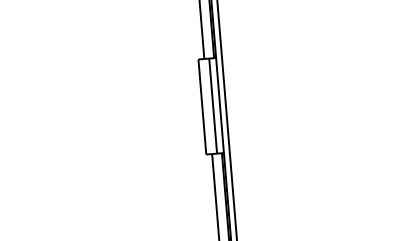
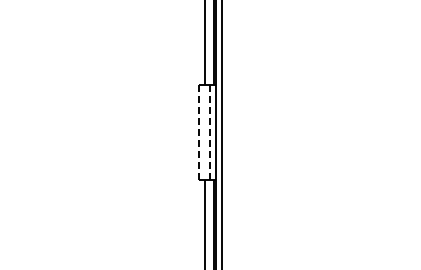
line: (202, 106) -> (198, 132), solid -> dashed
line: (213, 106) -> (209, 132), solid -> dashed

